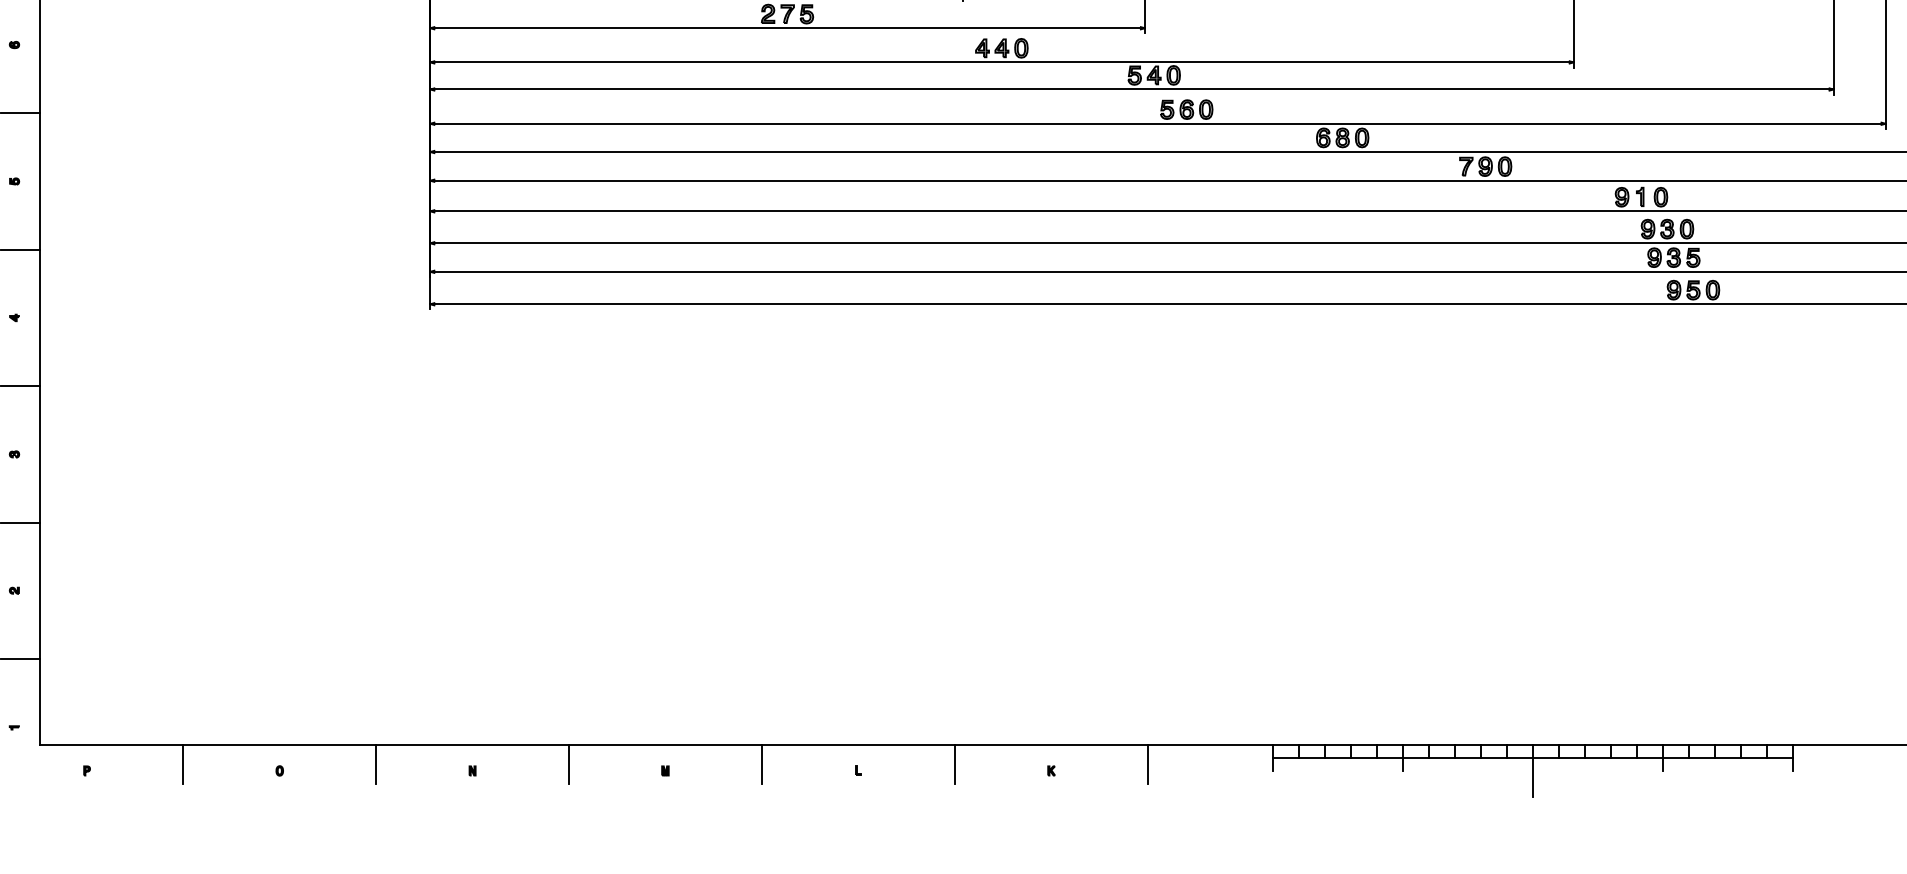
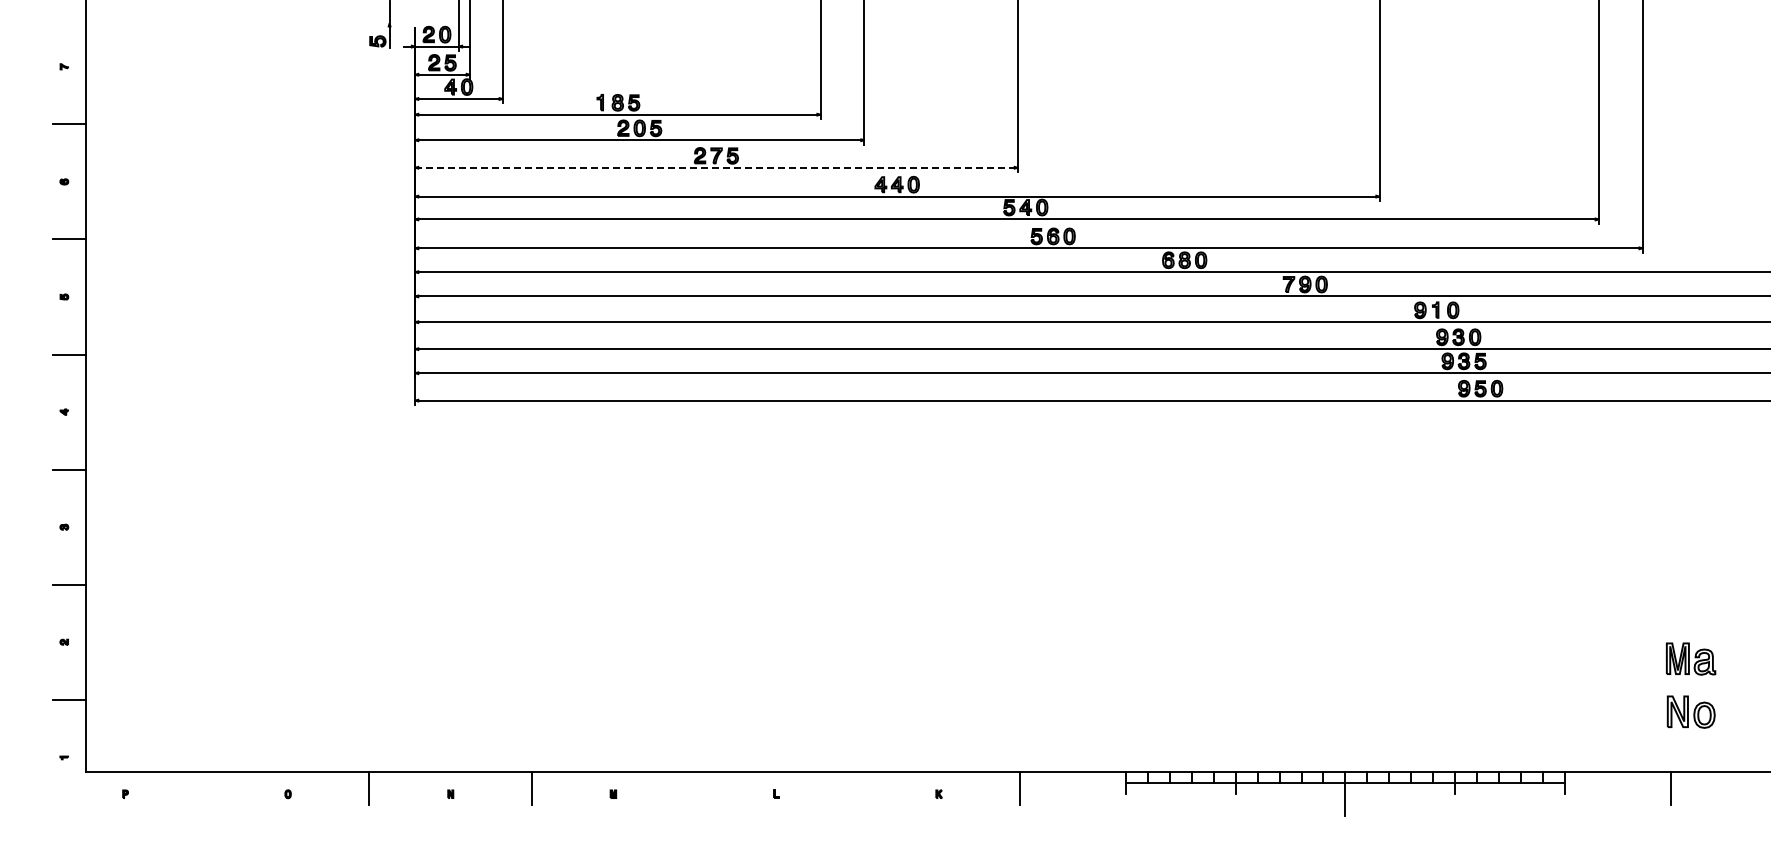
line: (788, 27) -> (717, 167), solid -> dashed
line: (183, 764) -> (206, 788), removed
line: (761, 764) -> (694, 788), removed
line: (954, 764) -> (857, 788), removed

